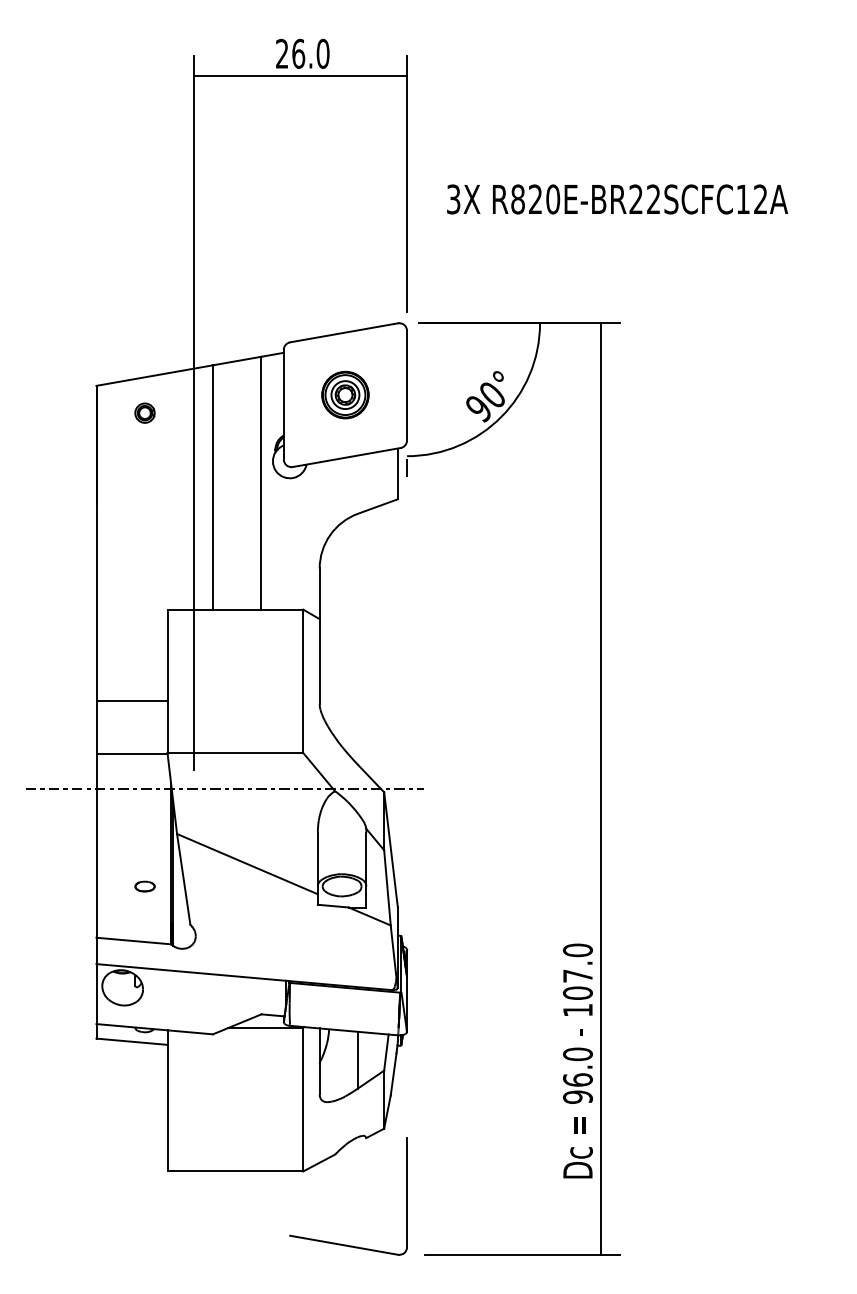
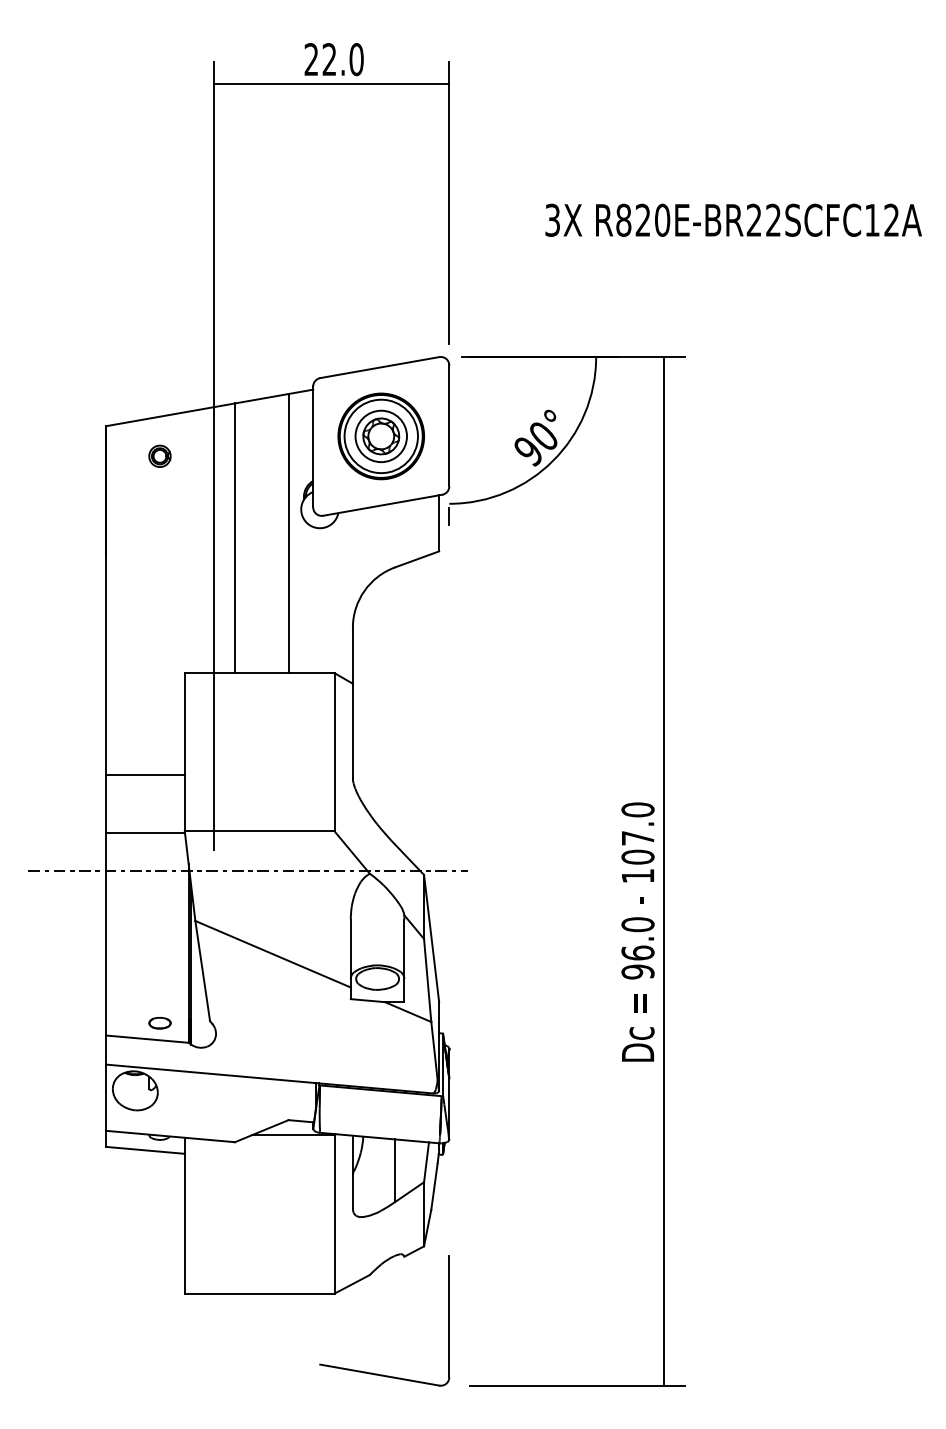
text: (298, 53) -> (329, 59), 26.0 -> 22.0
text: (617, 199) -> (733, 220), moved
part: (345, 394) -> (381, 435), size x1.67
part: (144, 886) -> (159, 1023), moved
text: (577, 1060) -> (637, 931), moved

